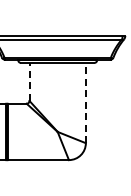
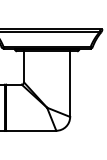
line: (29, 81) -> (24, 66), dashed -> solid
line: (85, 102) -> (69, 83), dashed -> solid

